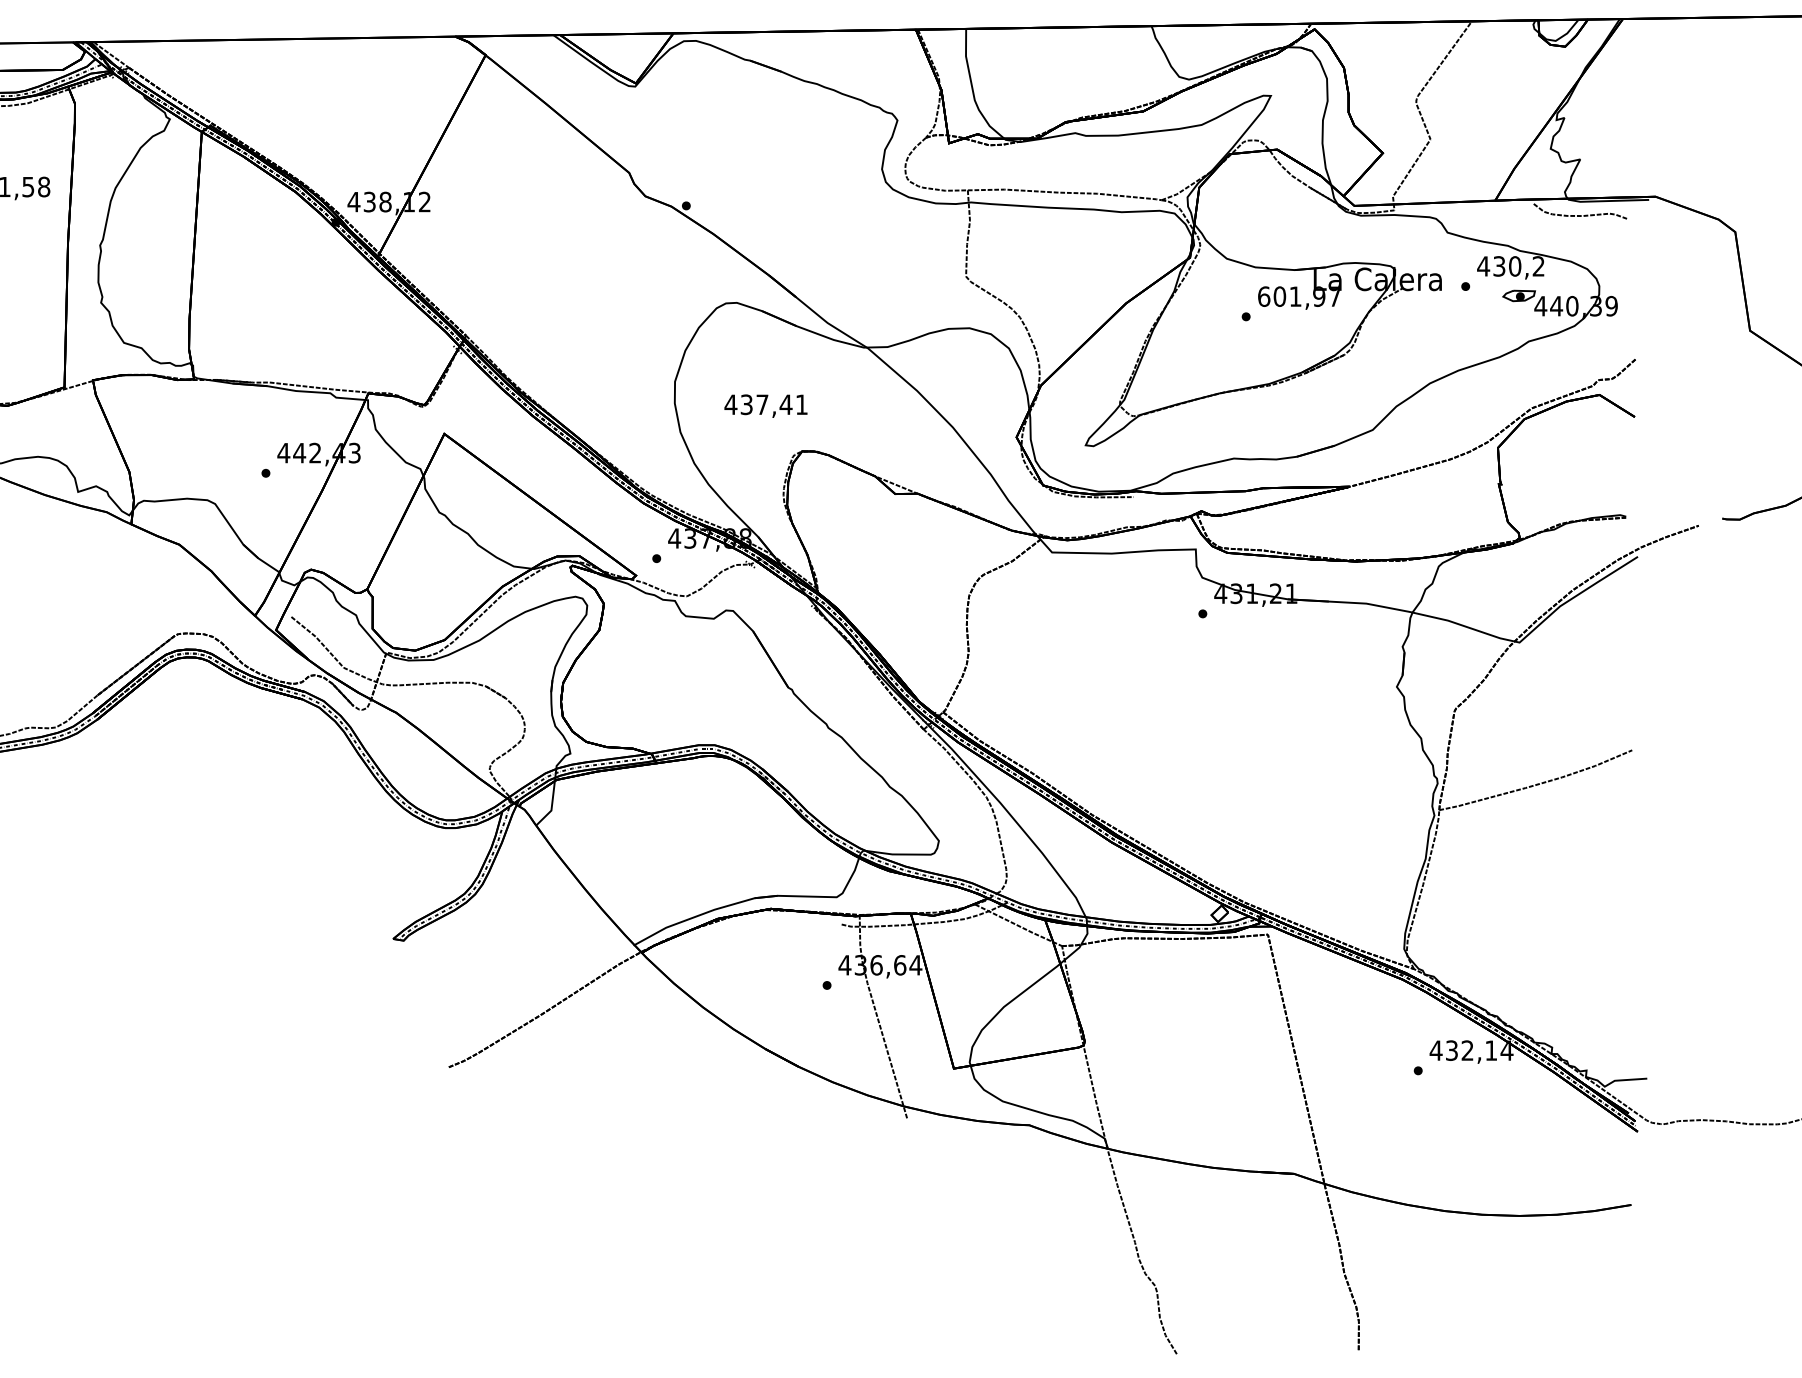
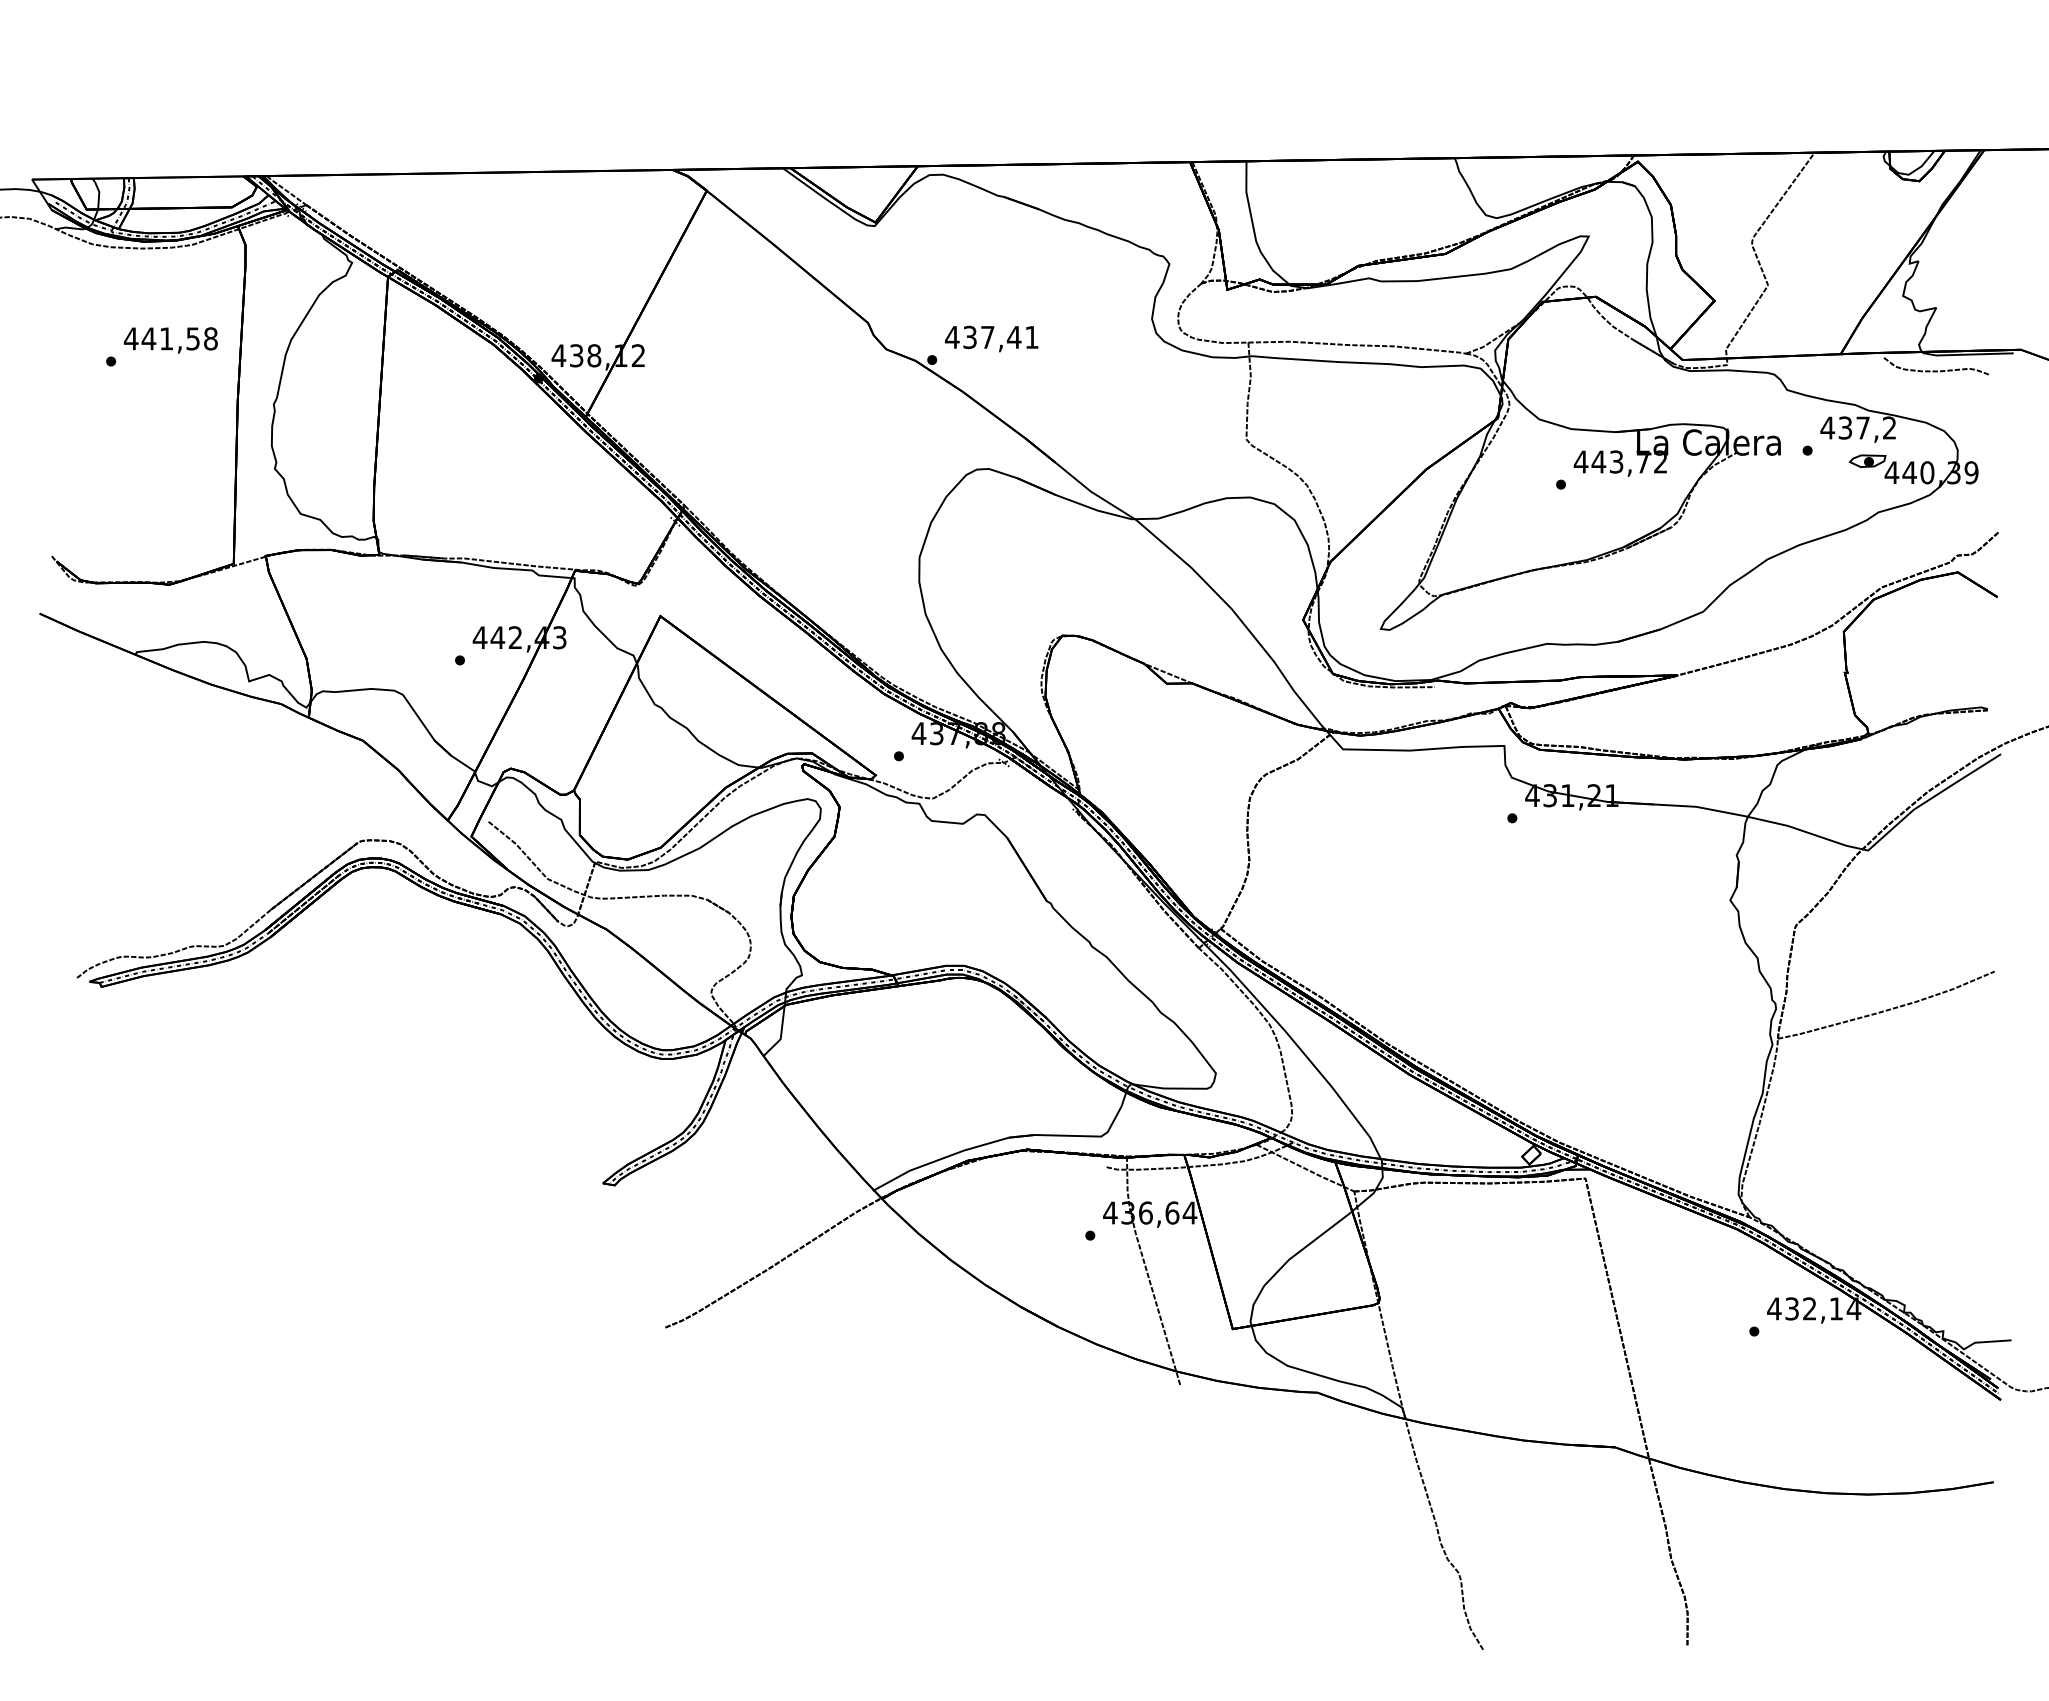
text: (1515, 265) -> (1863, 427), 430,2 -> 437,2
text: (1298, 296) -> (1619, 461), 601,97 -> 443,72
text: (765, 405) -> (991, 338), moved

